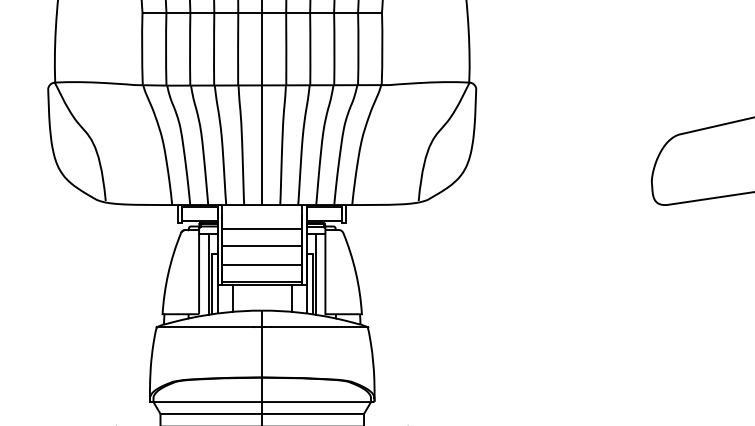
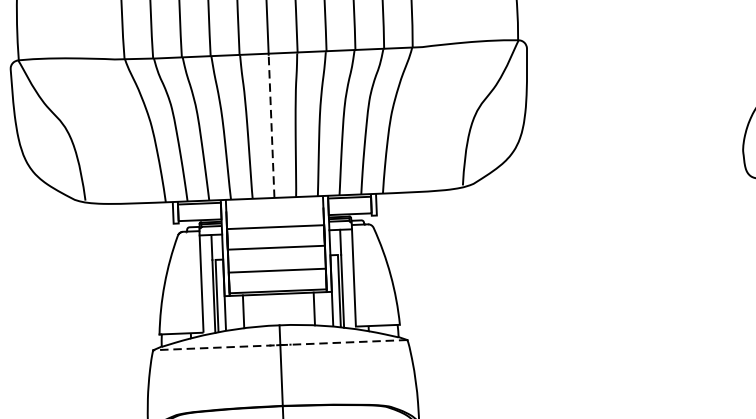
line: (262, 145) -> (271, 126), solid -> dashed
line: (261, 327) -> (279, 345), solid -> dashed

